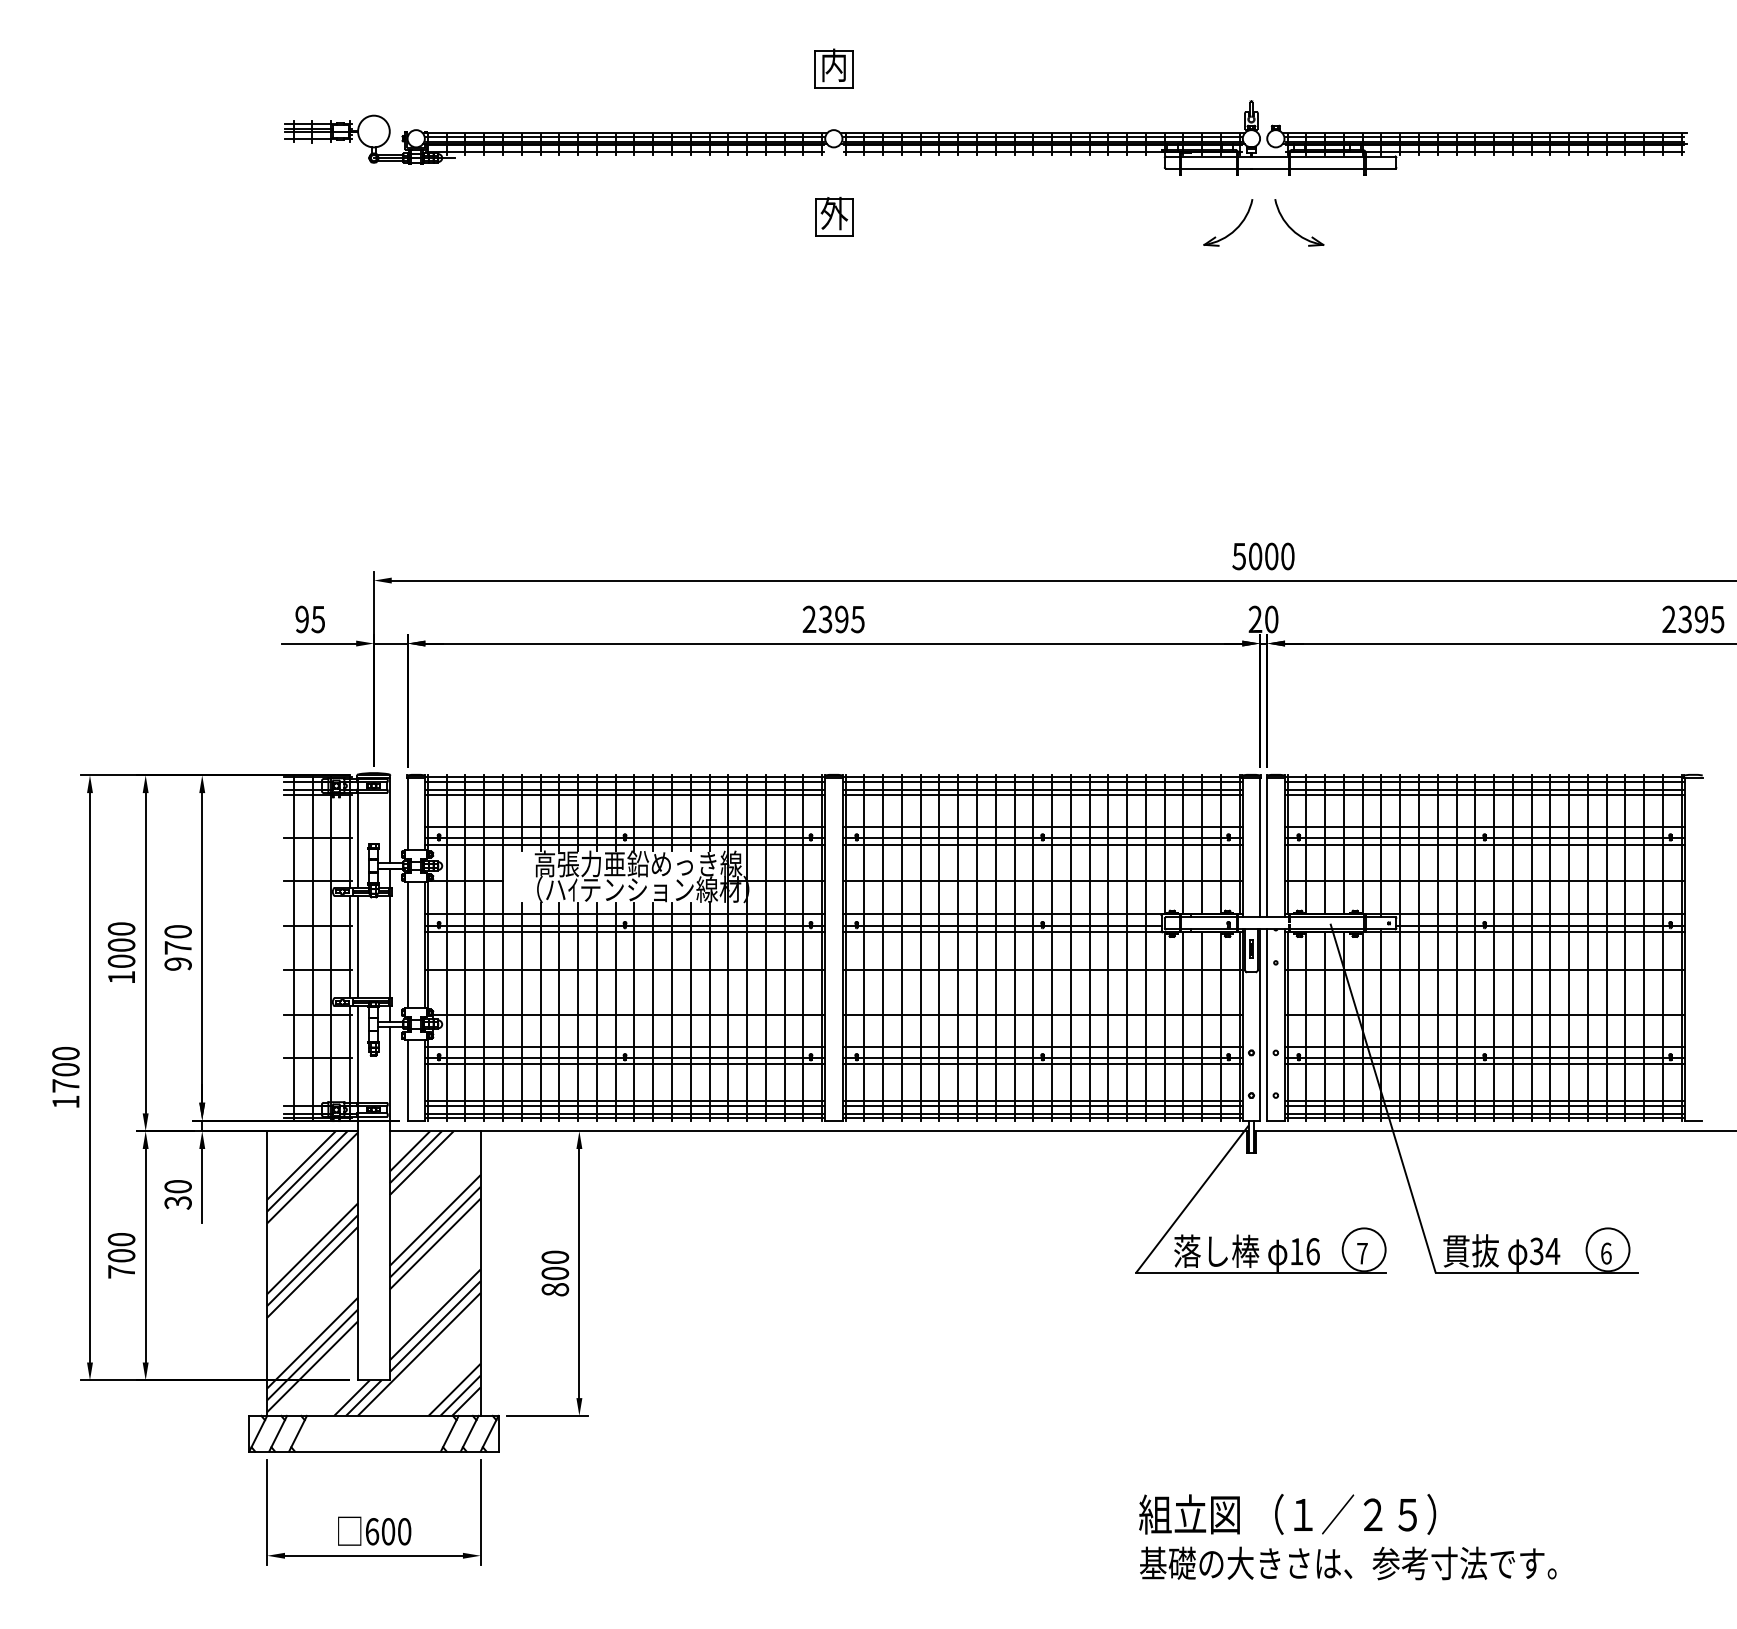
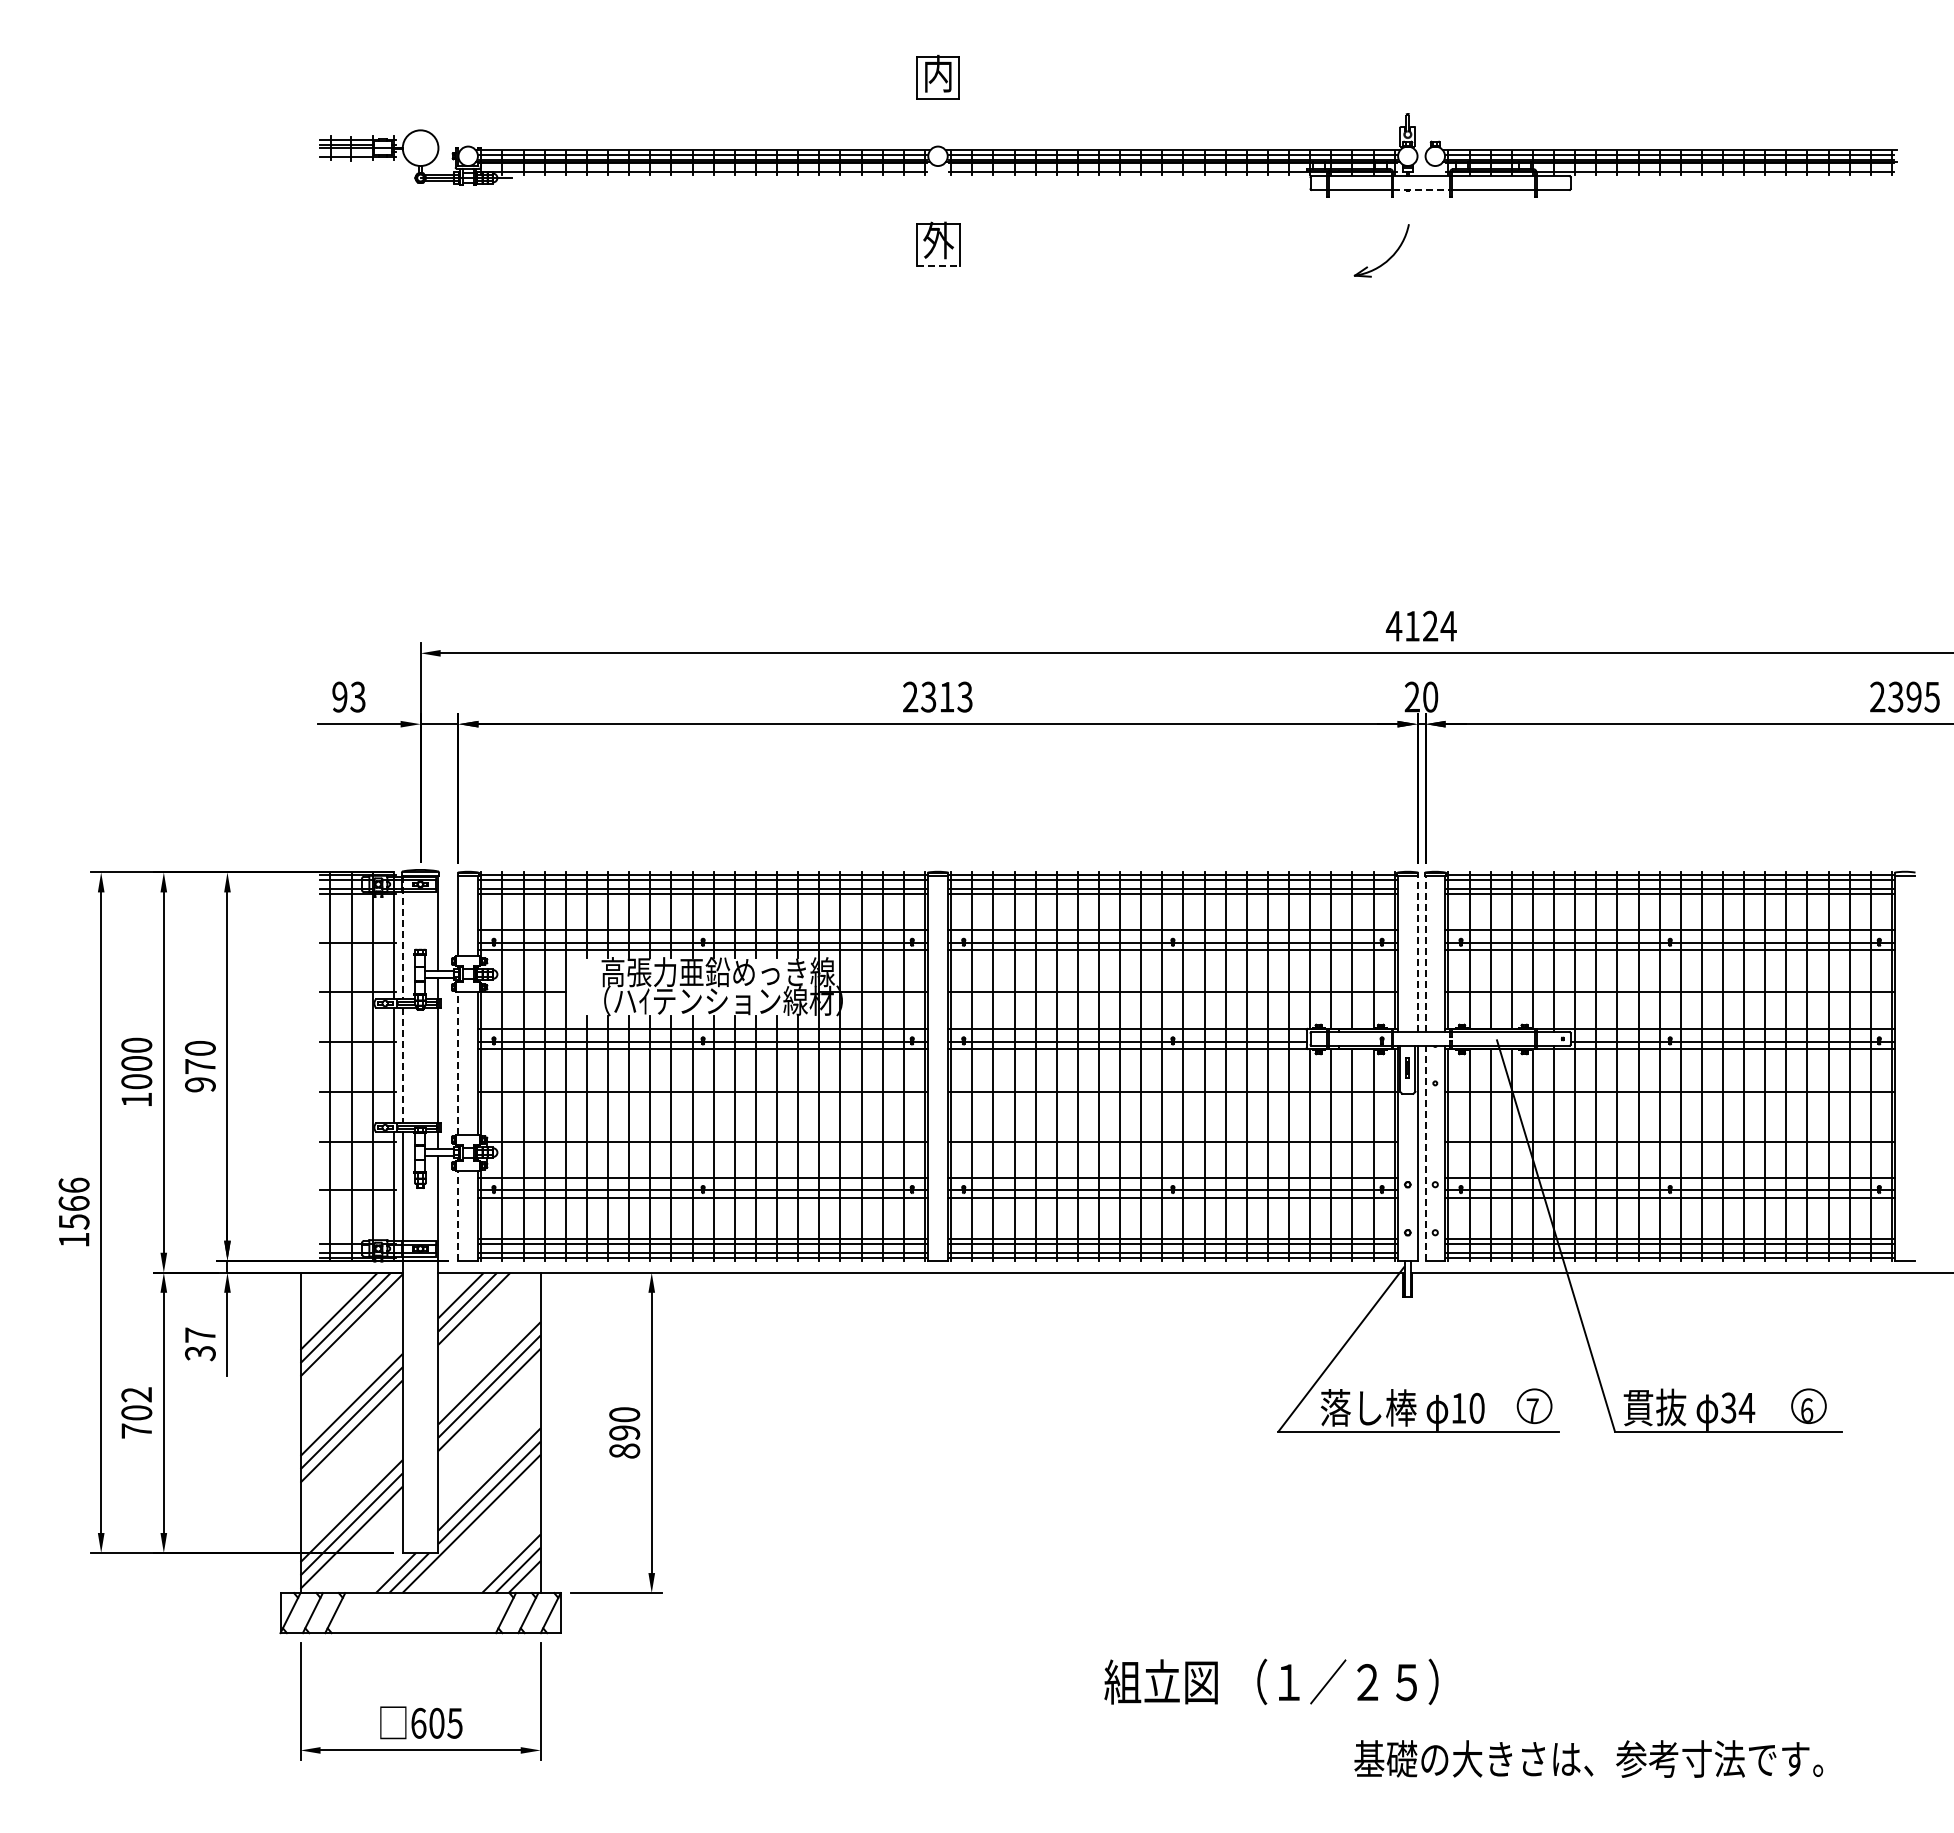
line: (1264, 168) -> (1422, 189), solid -> dashed
part: (1292, 228) -> (1453, 257), removed
line: (834, 235) -> (938, 265), solid -> dashed
text: (1262, 555) -> (1420, 625), 5000 -> 4124
text: (317, 618) -> (357, 696), 95 -> 93
text: (849, 618) -> (955, 696), 2395 -> 2313
line: (357, 833) -> (402, 937), solid -> dashed
line: (1260, 847) -> (1417, 953), solid -> dashed
line: (1267, 847) -> (1425, 953), solid -> dashed
line: (407, 945) -> (458, 1063), solid -> dashed
line: (357, 946) -> (402, 1065), solid -> dashed
line: (1267, 1025) -> (1425, 1153), solid -> dashed
text: (65, 1069) -> (73, 1203), 1700 -> 1566
line: (407, 1080) -> (458, 1215), solid -> dashed
text: (178, 1186) -> (200, 1334), 30 -> 37
text: (121, 1239) -> (136, 1394), 700 -> 702
text: (1312, 1250) -> (1476, 1407), 16 -> 10
circle: (1364, 1250) -> (1534, 1406), size x0.7
circle: (1607, 1250) -> (1808, 1406), size x0.7
text: (555, 1273) -> (624, 1432), 800 -> 890
text: (1287, 1514) -> (1271, 1681), moved
text: (404, 1530) -> (454, 1722), 600 -> 605
text: (1348, 1562) -> (1588, 1758), moved

